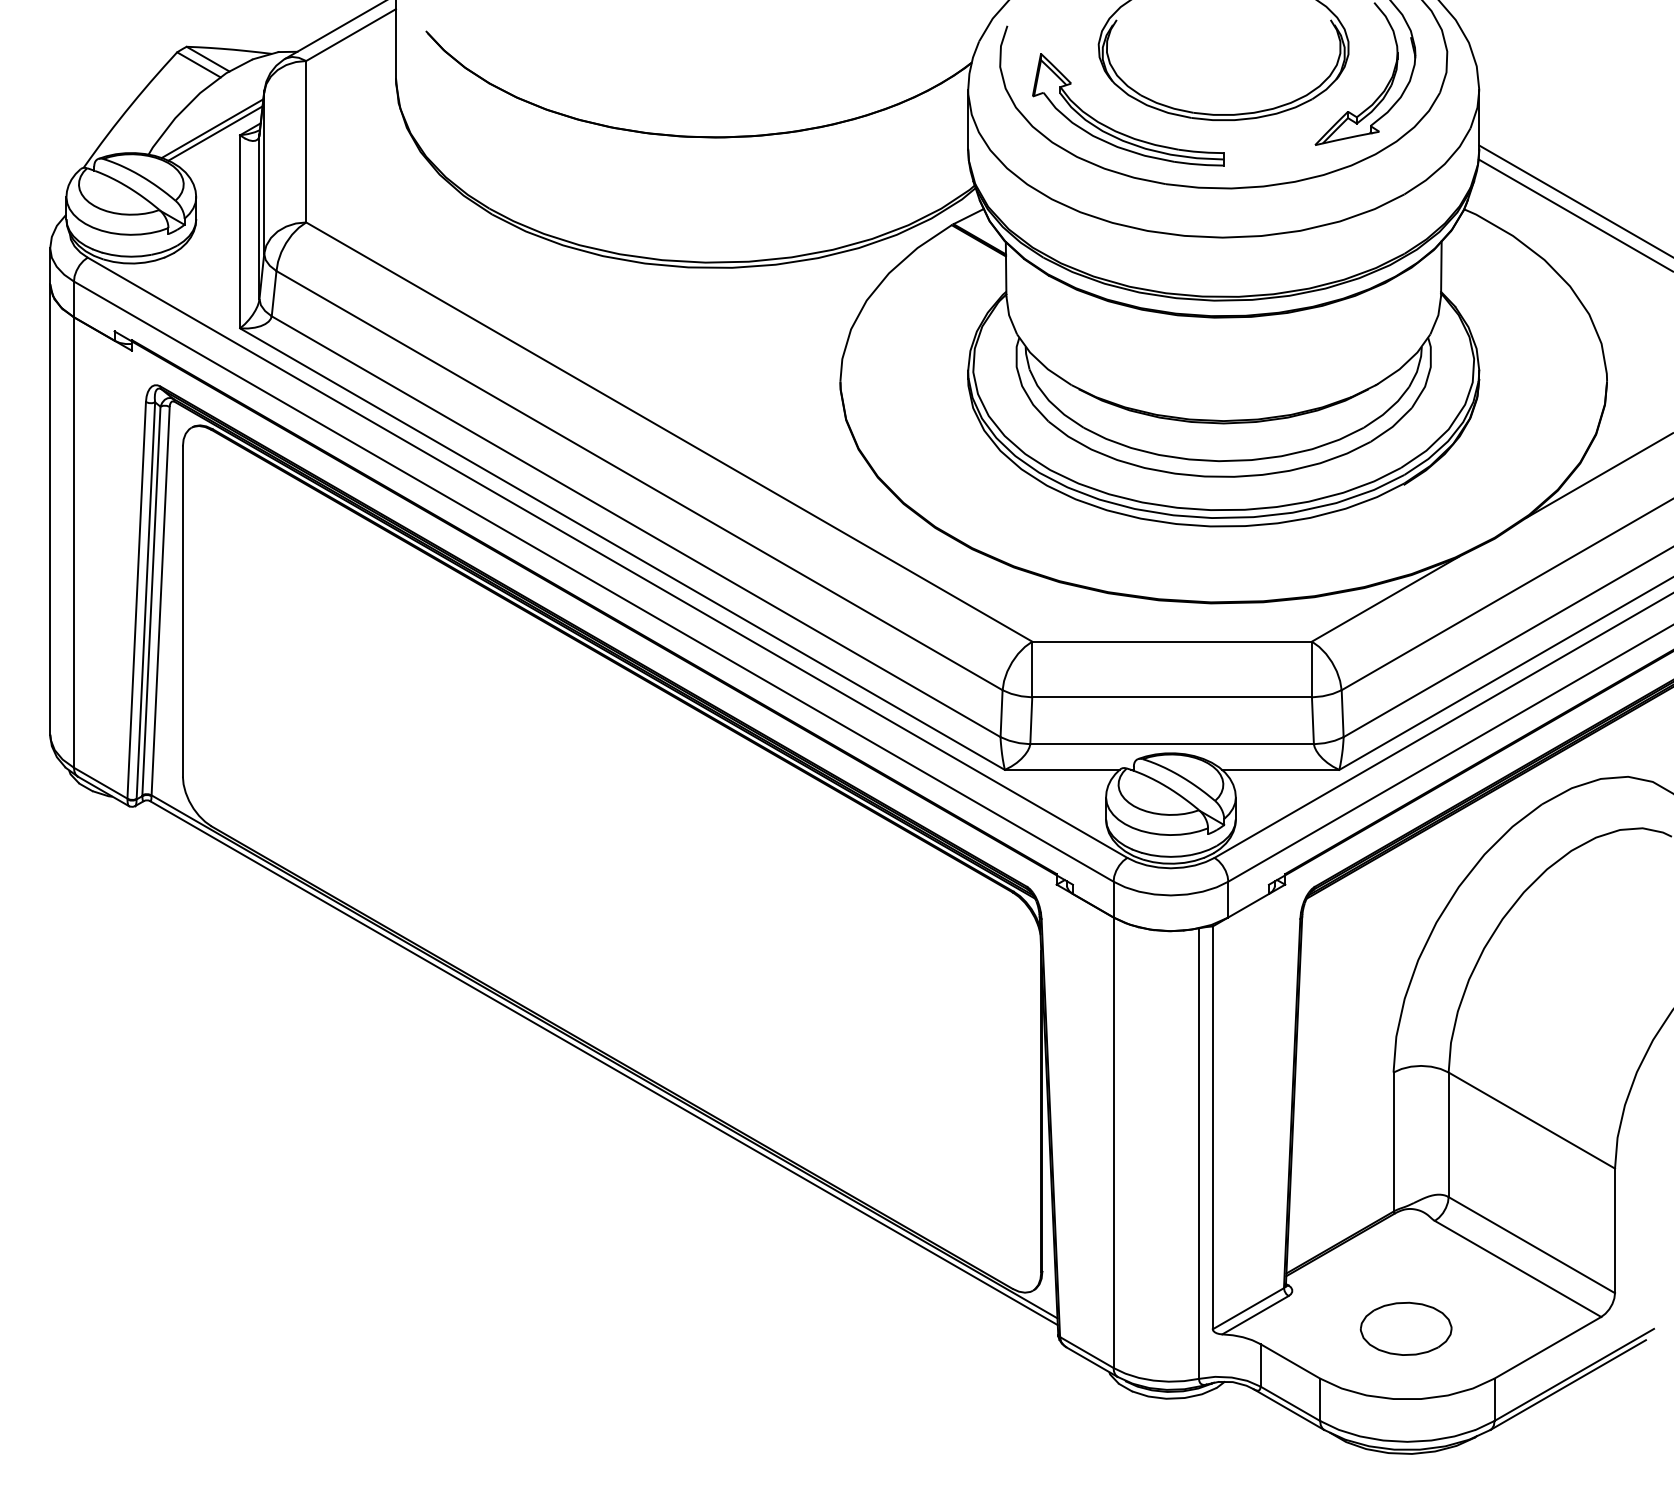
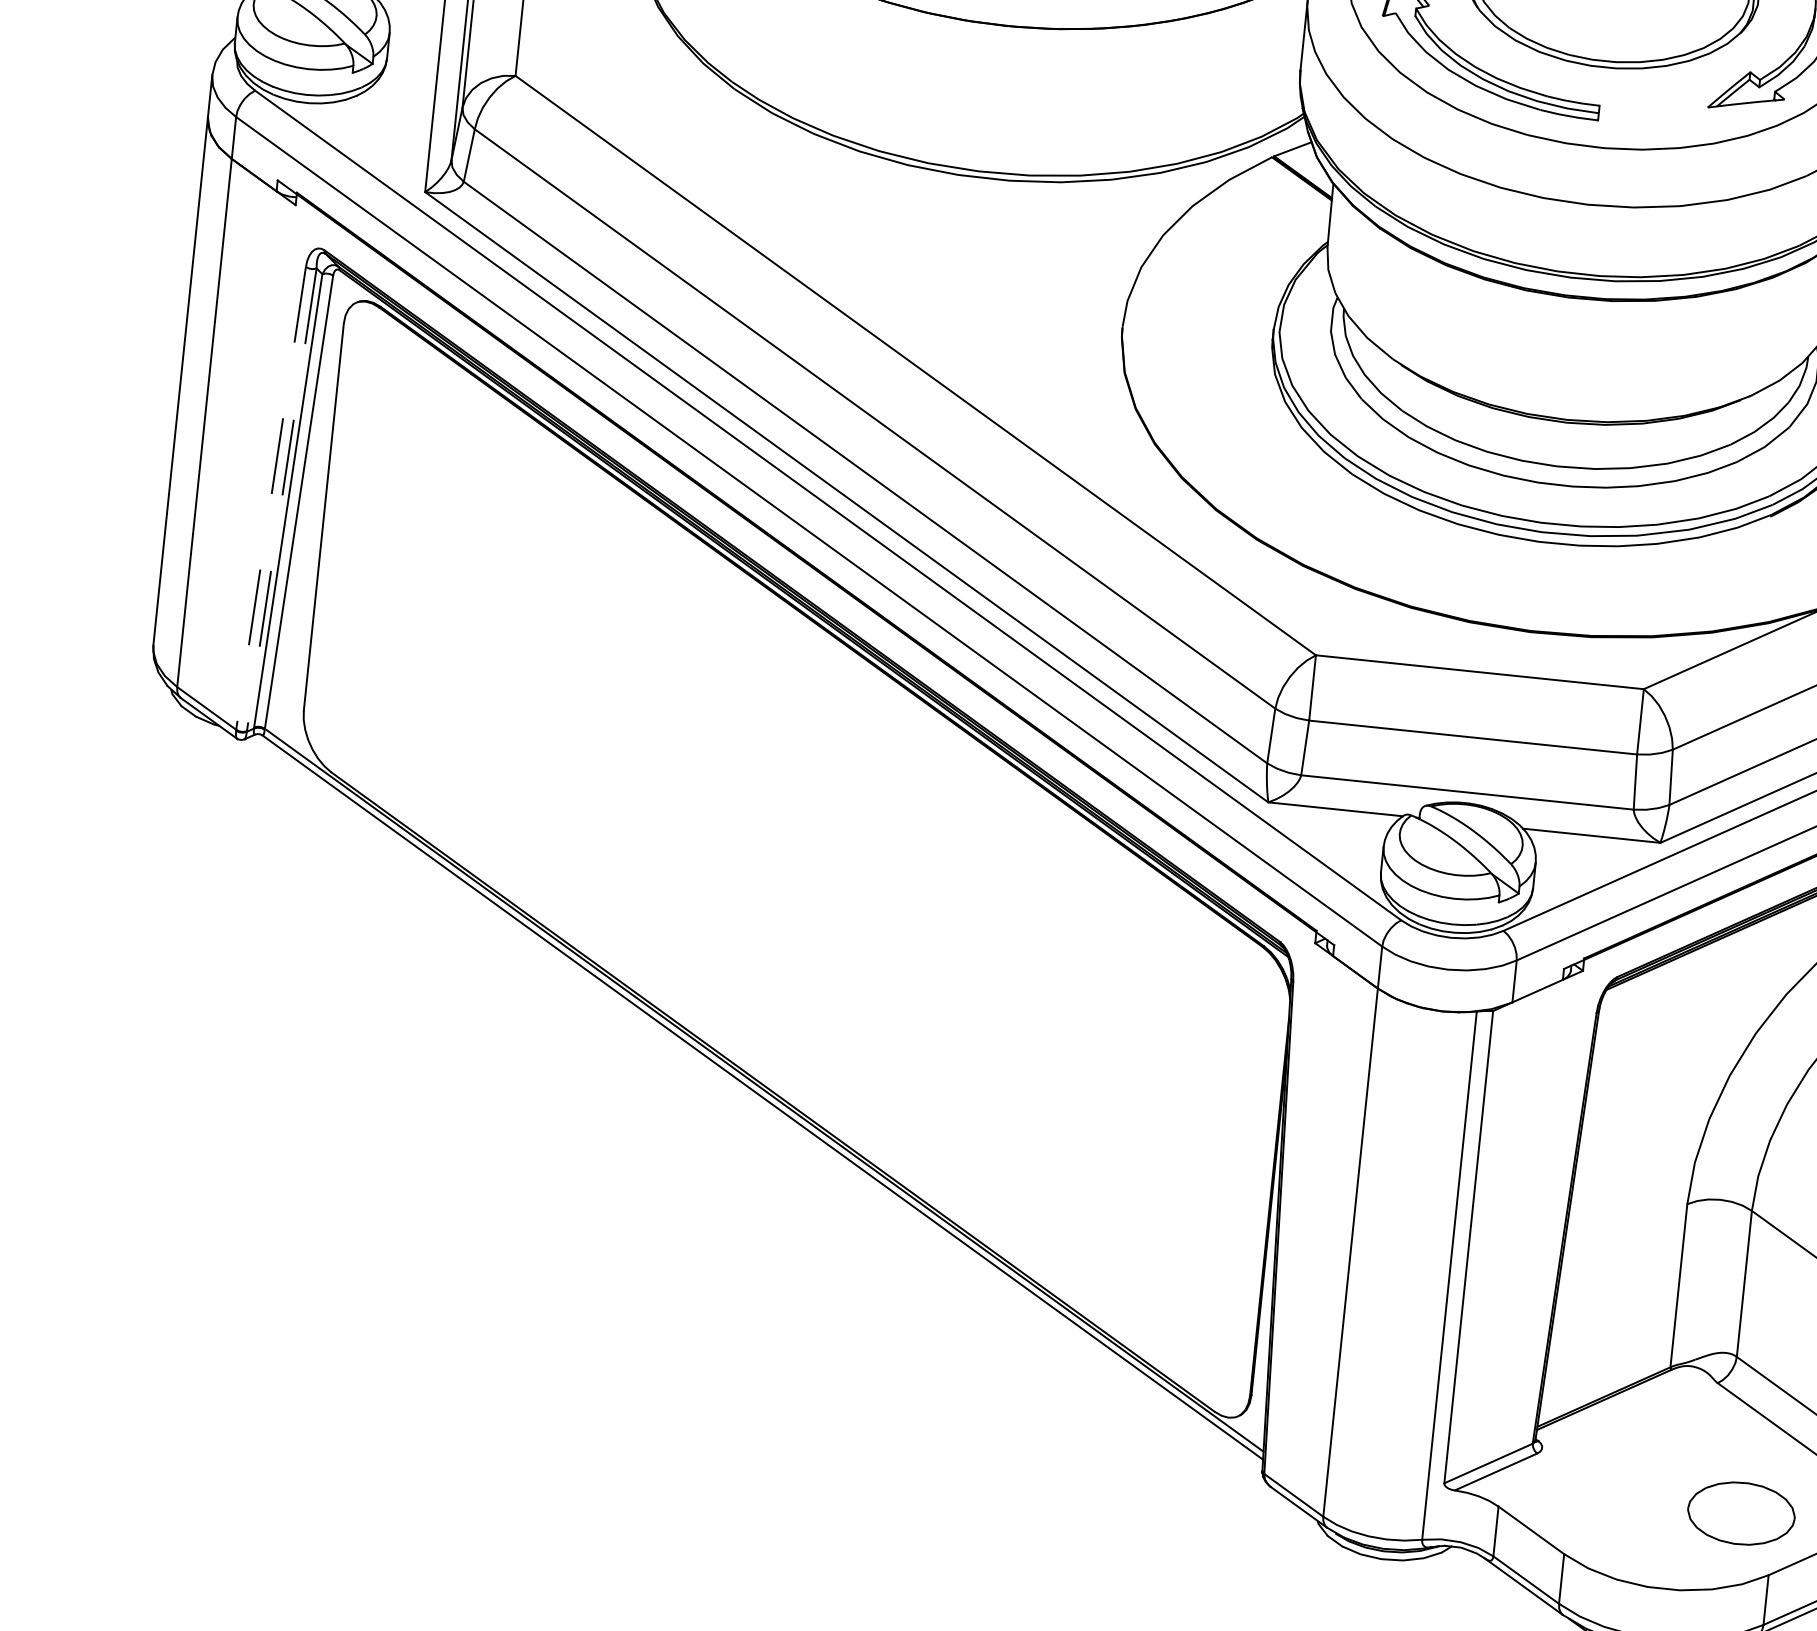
line: (136, 600) -> (270, 498), solid -> dashed
line: (145, 600) -> (281, 499), solid -> dashed
part: (1405, 1328) -> (1740, 1513), moved

